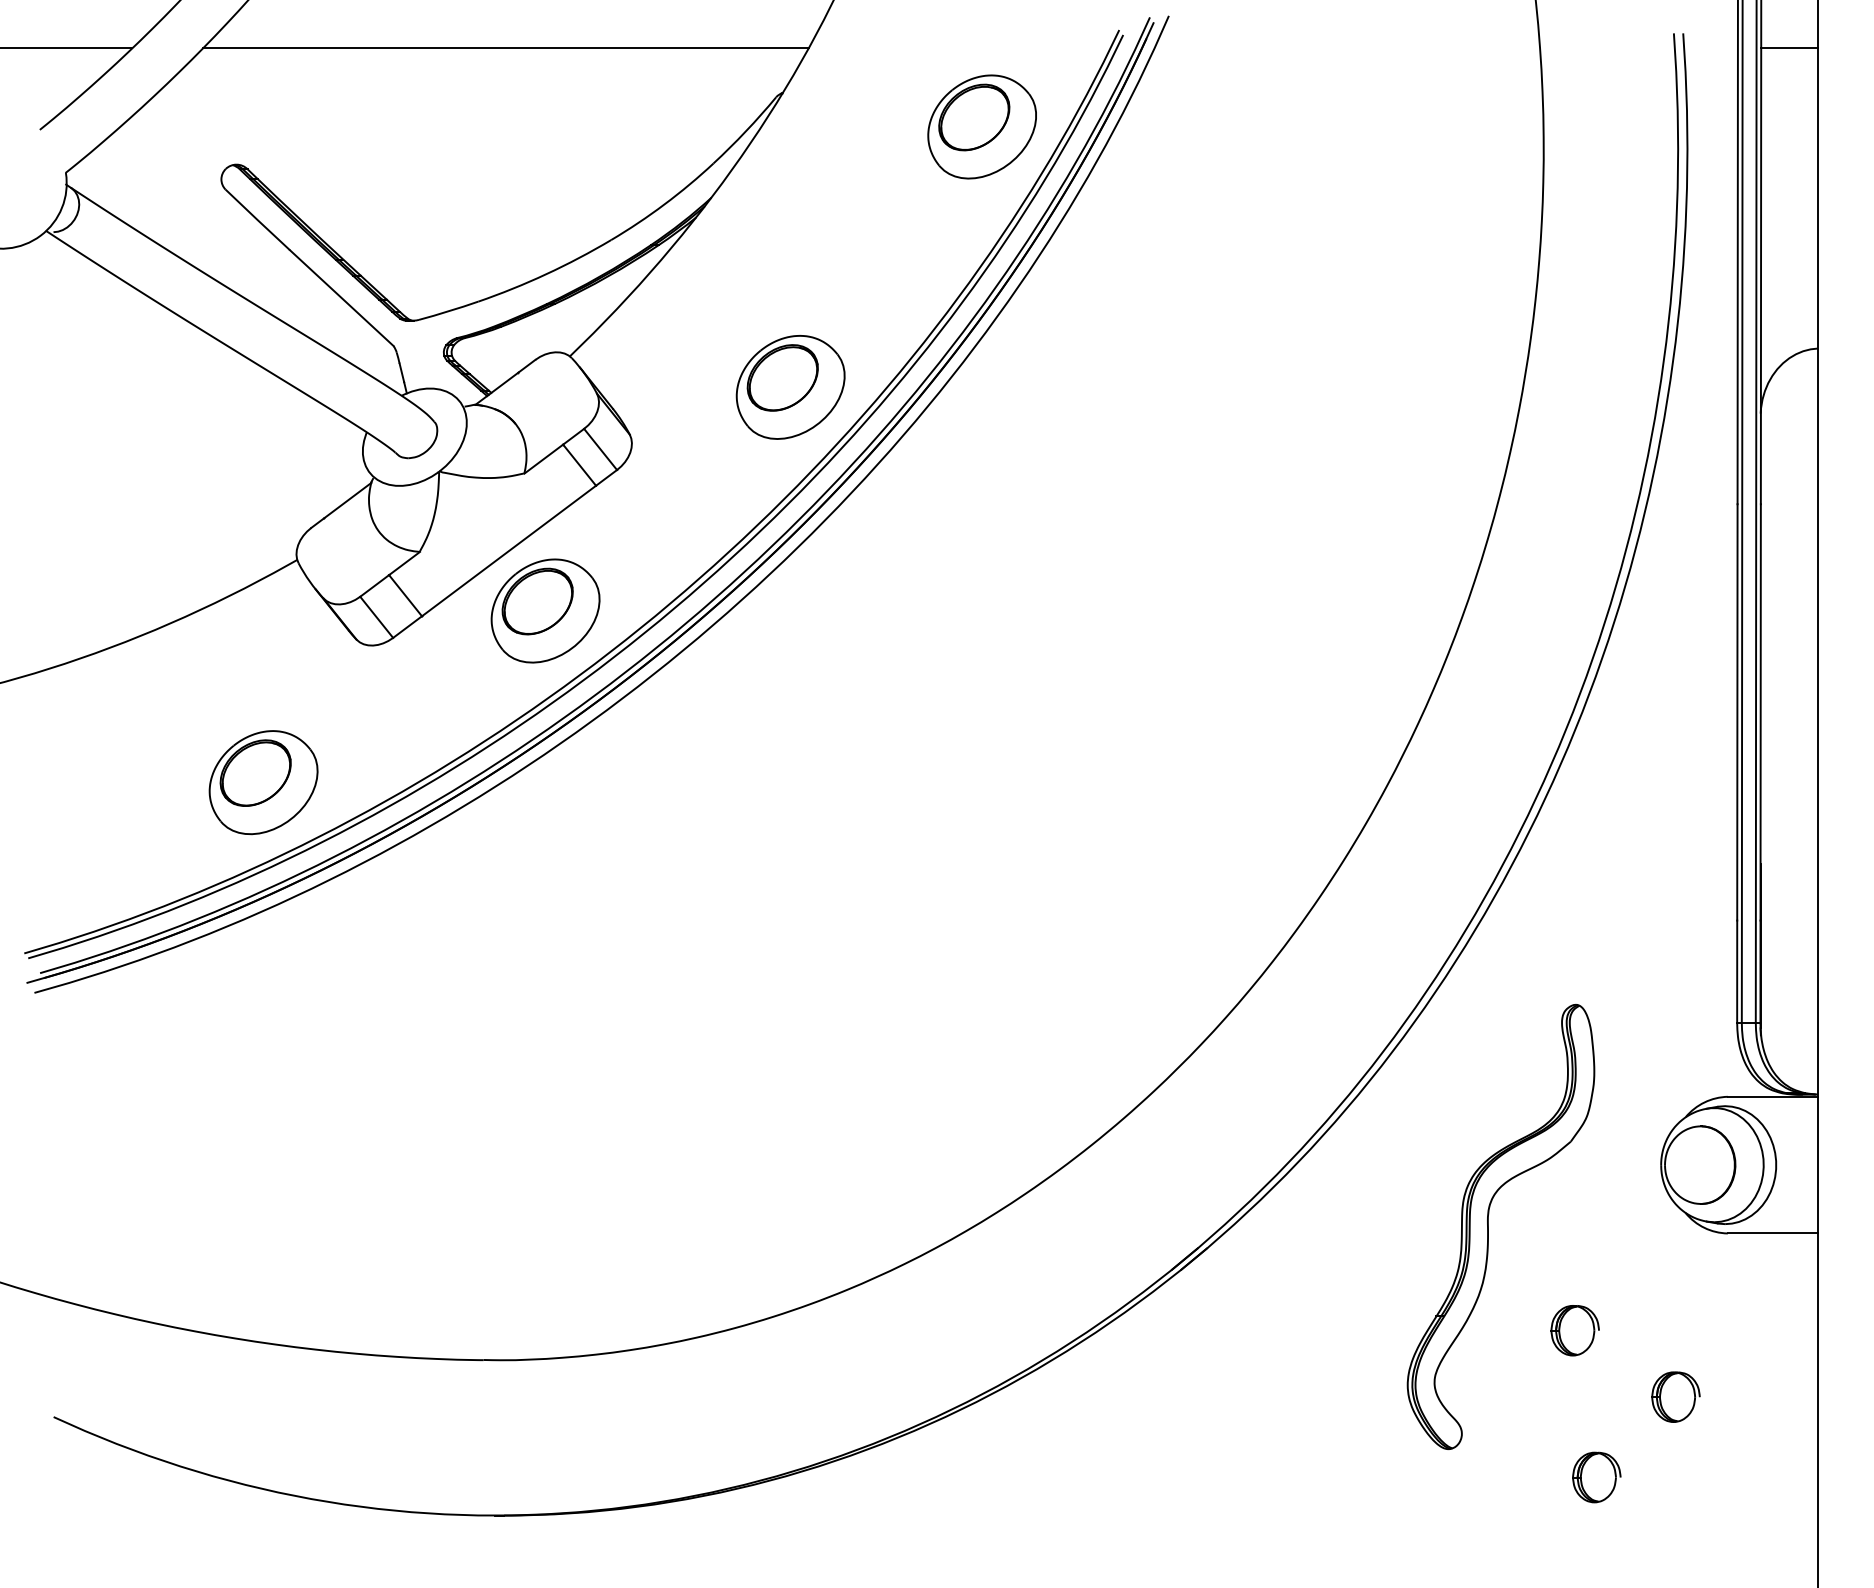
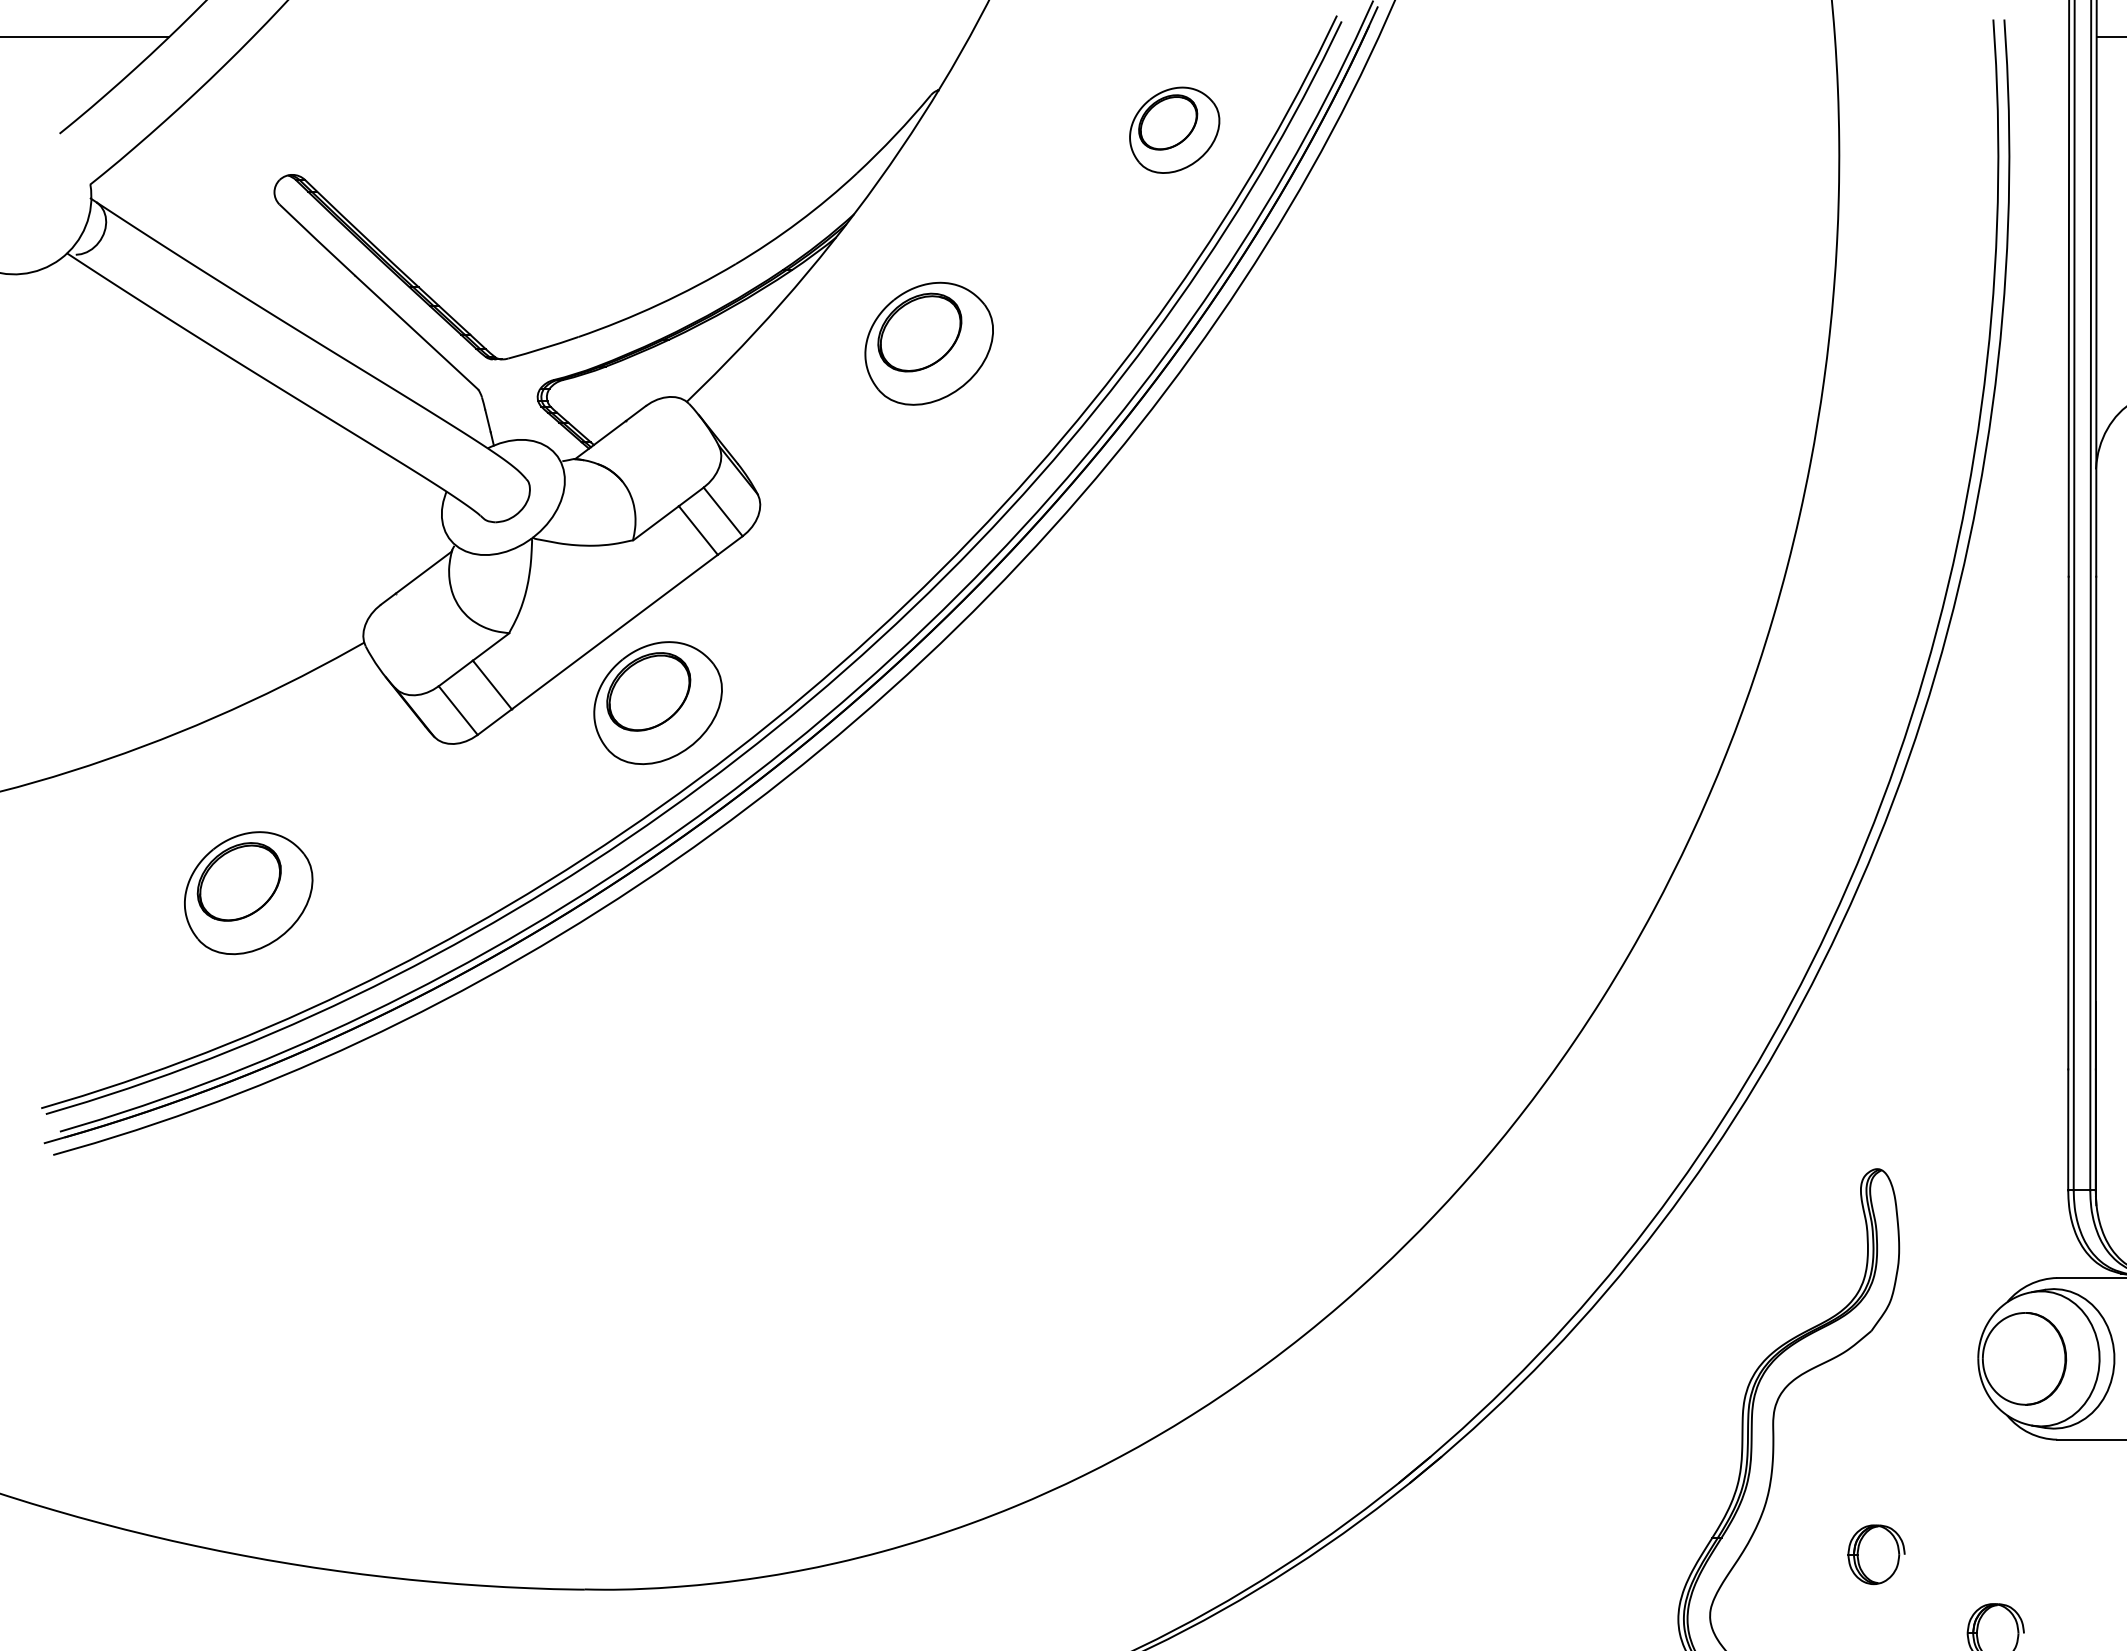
line: (505, 48) -> (610, 37), removed
part: (981, 126) -> (1173, 129), size x0.7
part: (790, 387) -> (928, 343), moved
part: (263, 782) -> (248, 893), moved

